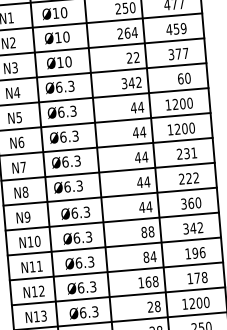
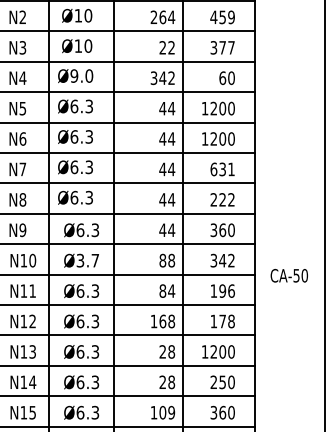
text: (64, 86) -> (81, 75), Ø6.3 -> Ø9.0
text: (179, 154) -> (213, 169), 231 -> 631
text: (82, 237) -> (87, 260), Ø6.3 -> Ø3.7

